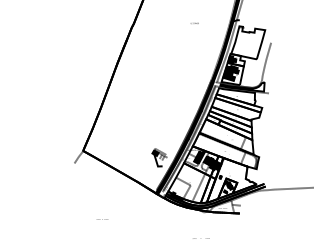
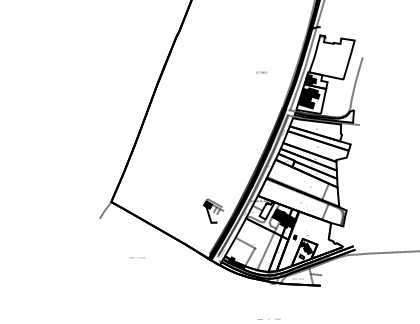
text: (194, 23) -> (261, 72), moved
fill: (199, 157) -> (266, 210), removed
text: (102, 219) -> (136, 257), moved

